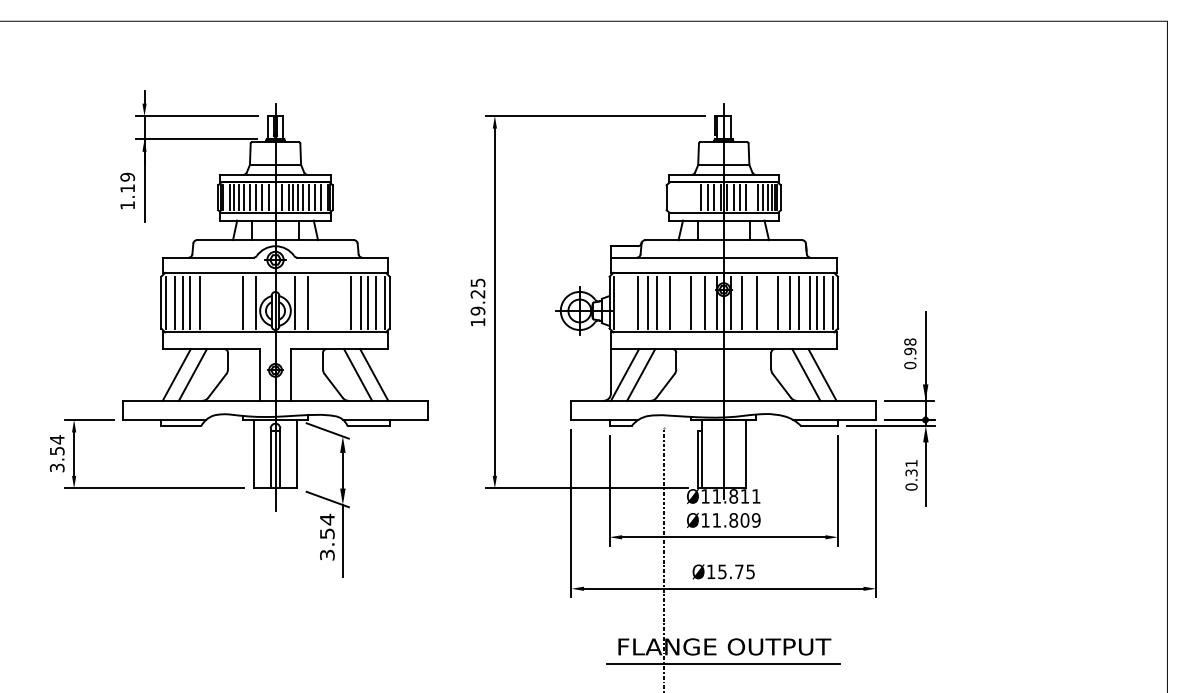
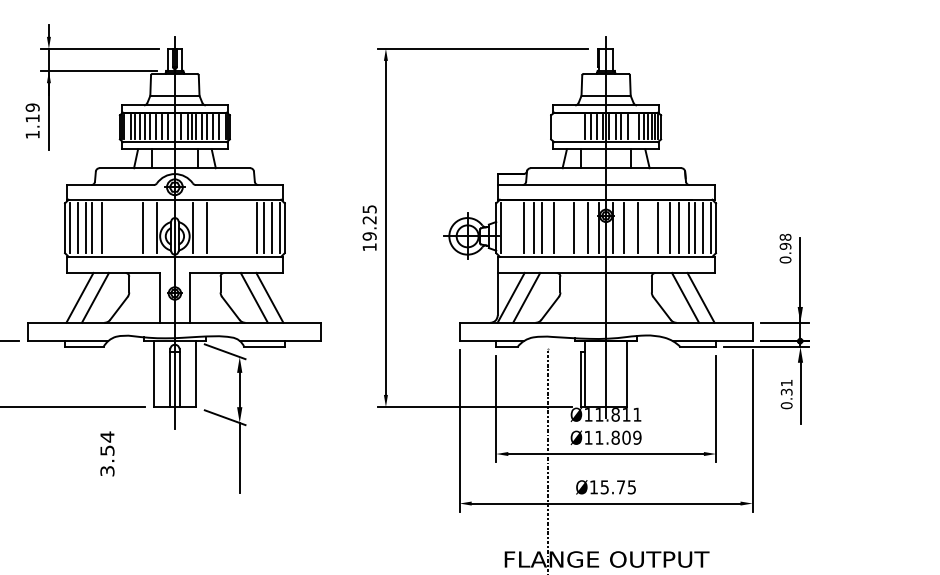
line: (351, 302) -> (248, 228), removed
text: (910, 353) -> (785, 248), moved
text: (327, 536) -> (107, 453), moved

